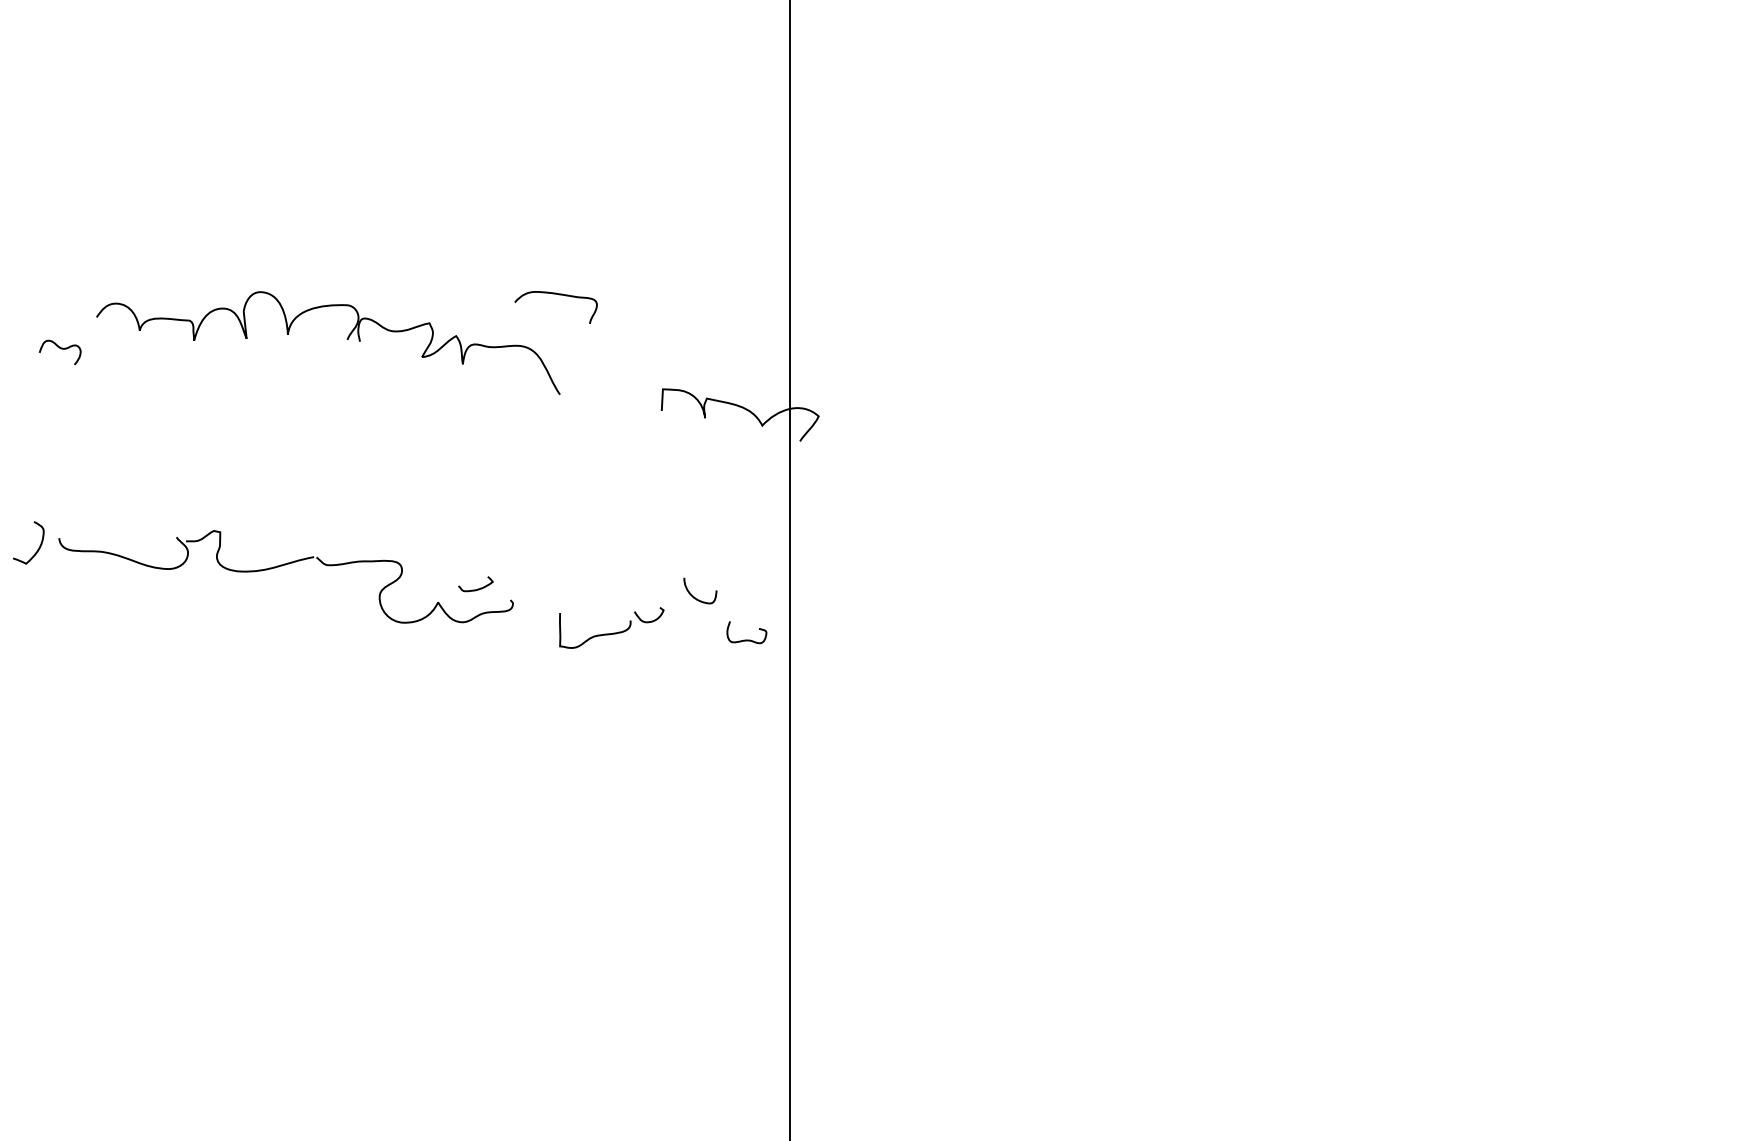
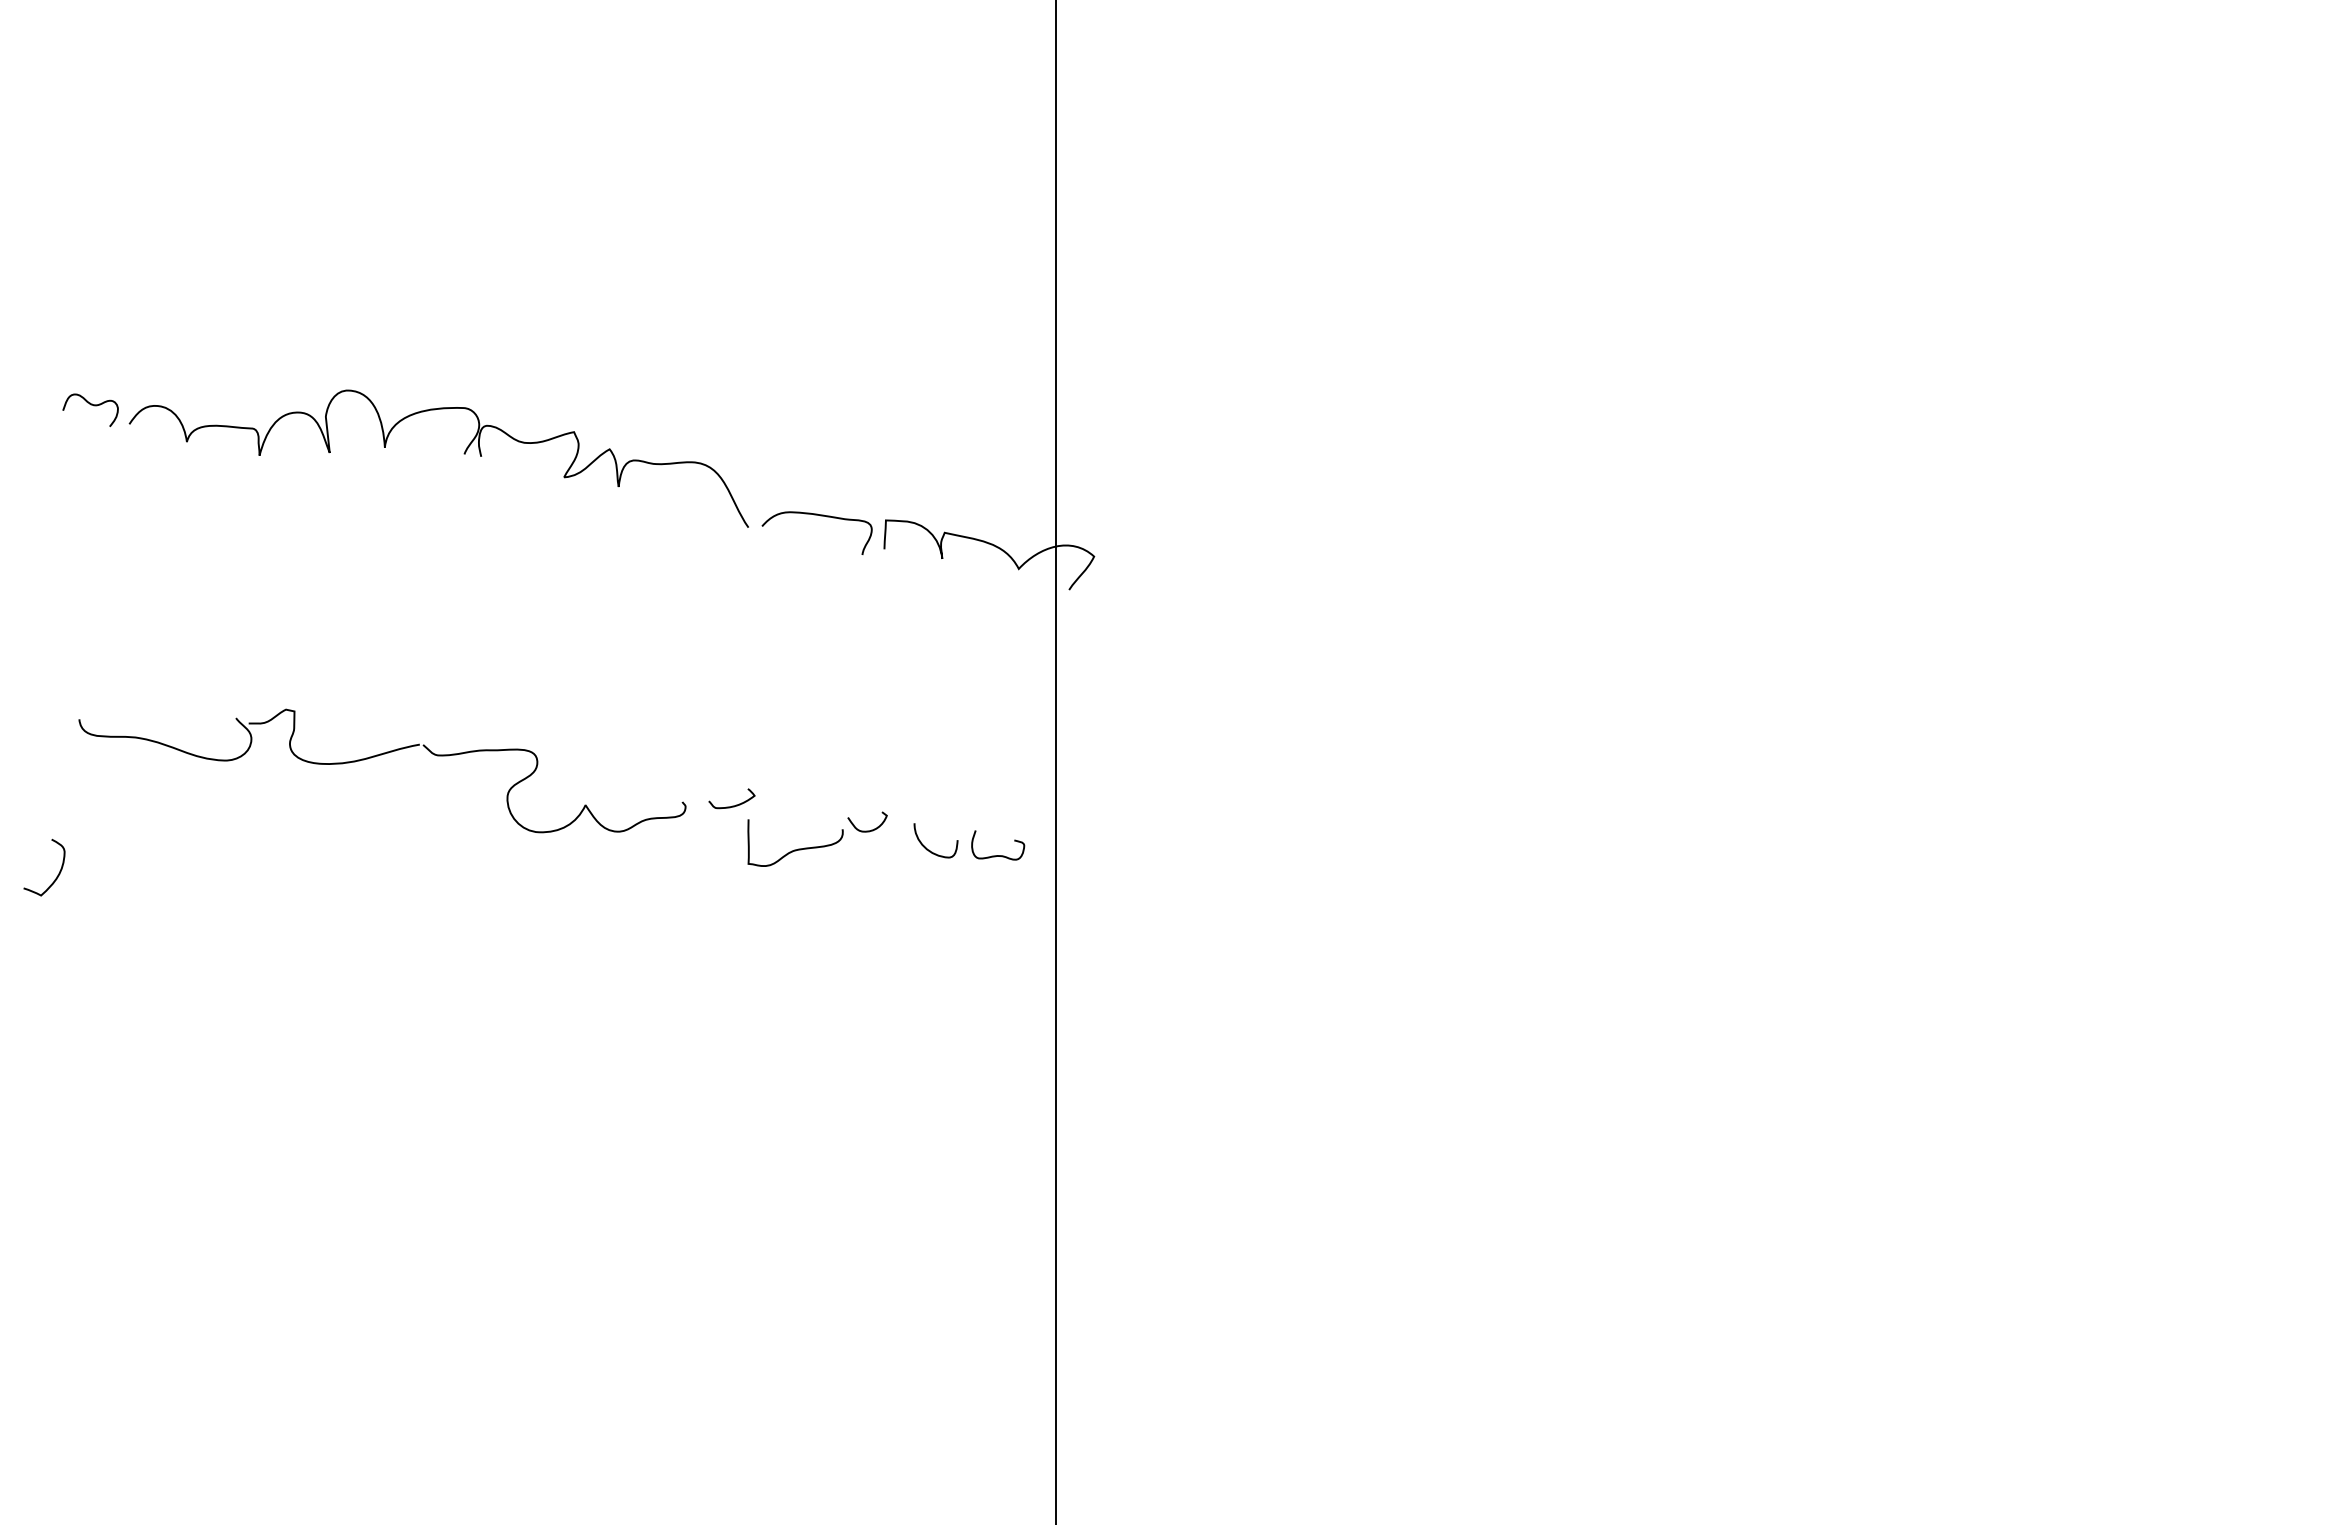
curve: (558, 295) -> (820, 516), moved
curve: (60, 348) -> (91, 405), moved
curve: (37, 549) -> (56, 876), moved
curve: (476, 589) -> (732, 805), moved
curve: (695, 597) -> (929, 849), moved

